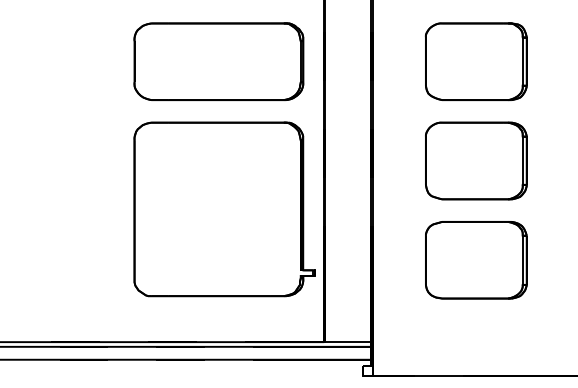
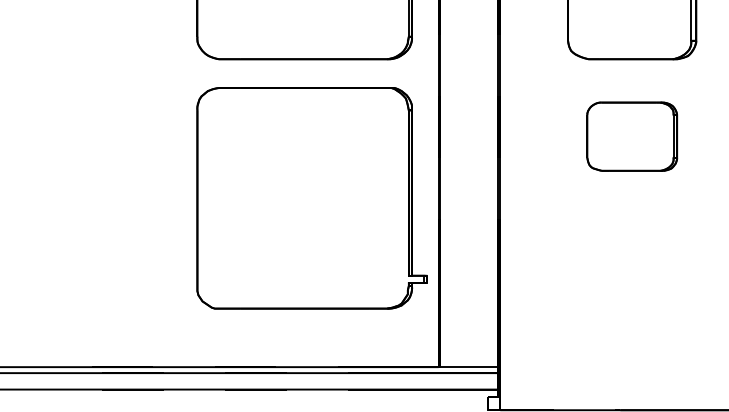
part: (476, 160) -> (632, 136), size x0.7
part: (476, 260) -> (632, 263), removed

